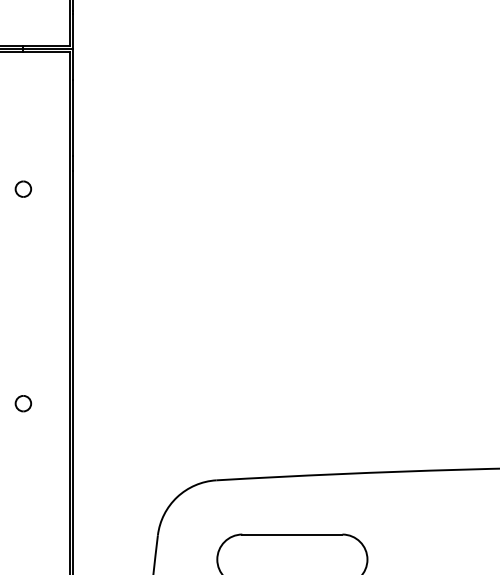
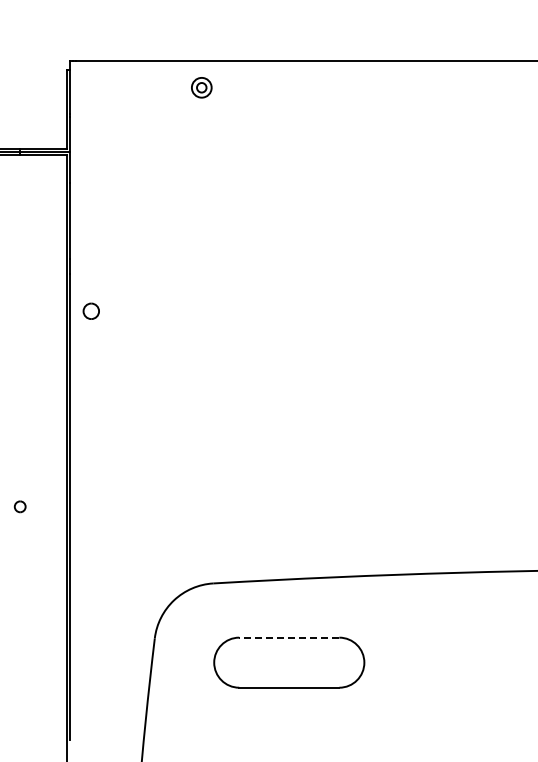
part: (22, 188) -> (90, 310), moved
part: (22, 403) -> (19, 506), size x0.7
line: (291, 534) -> (288, 637), solid -> dashed

